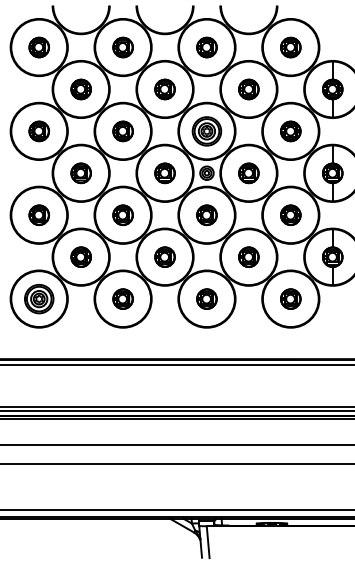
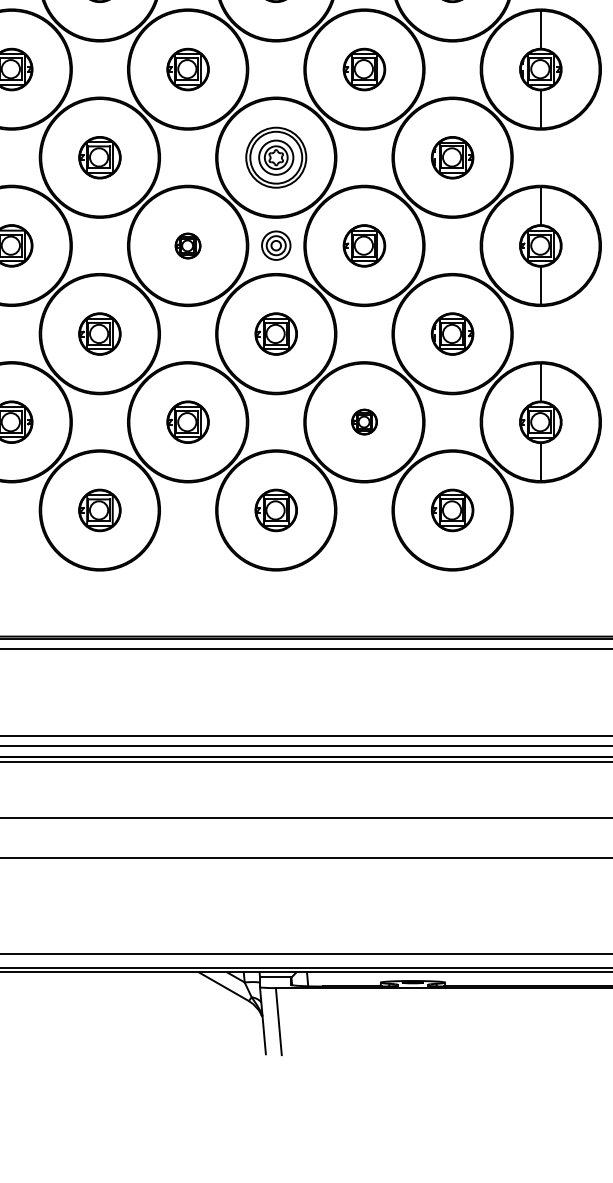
part: (164, 173) -> (186, 246), size x0.6
part: (248, 256) -> (363, 420), size x0.6

